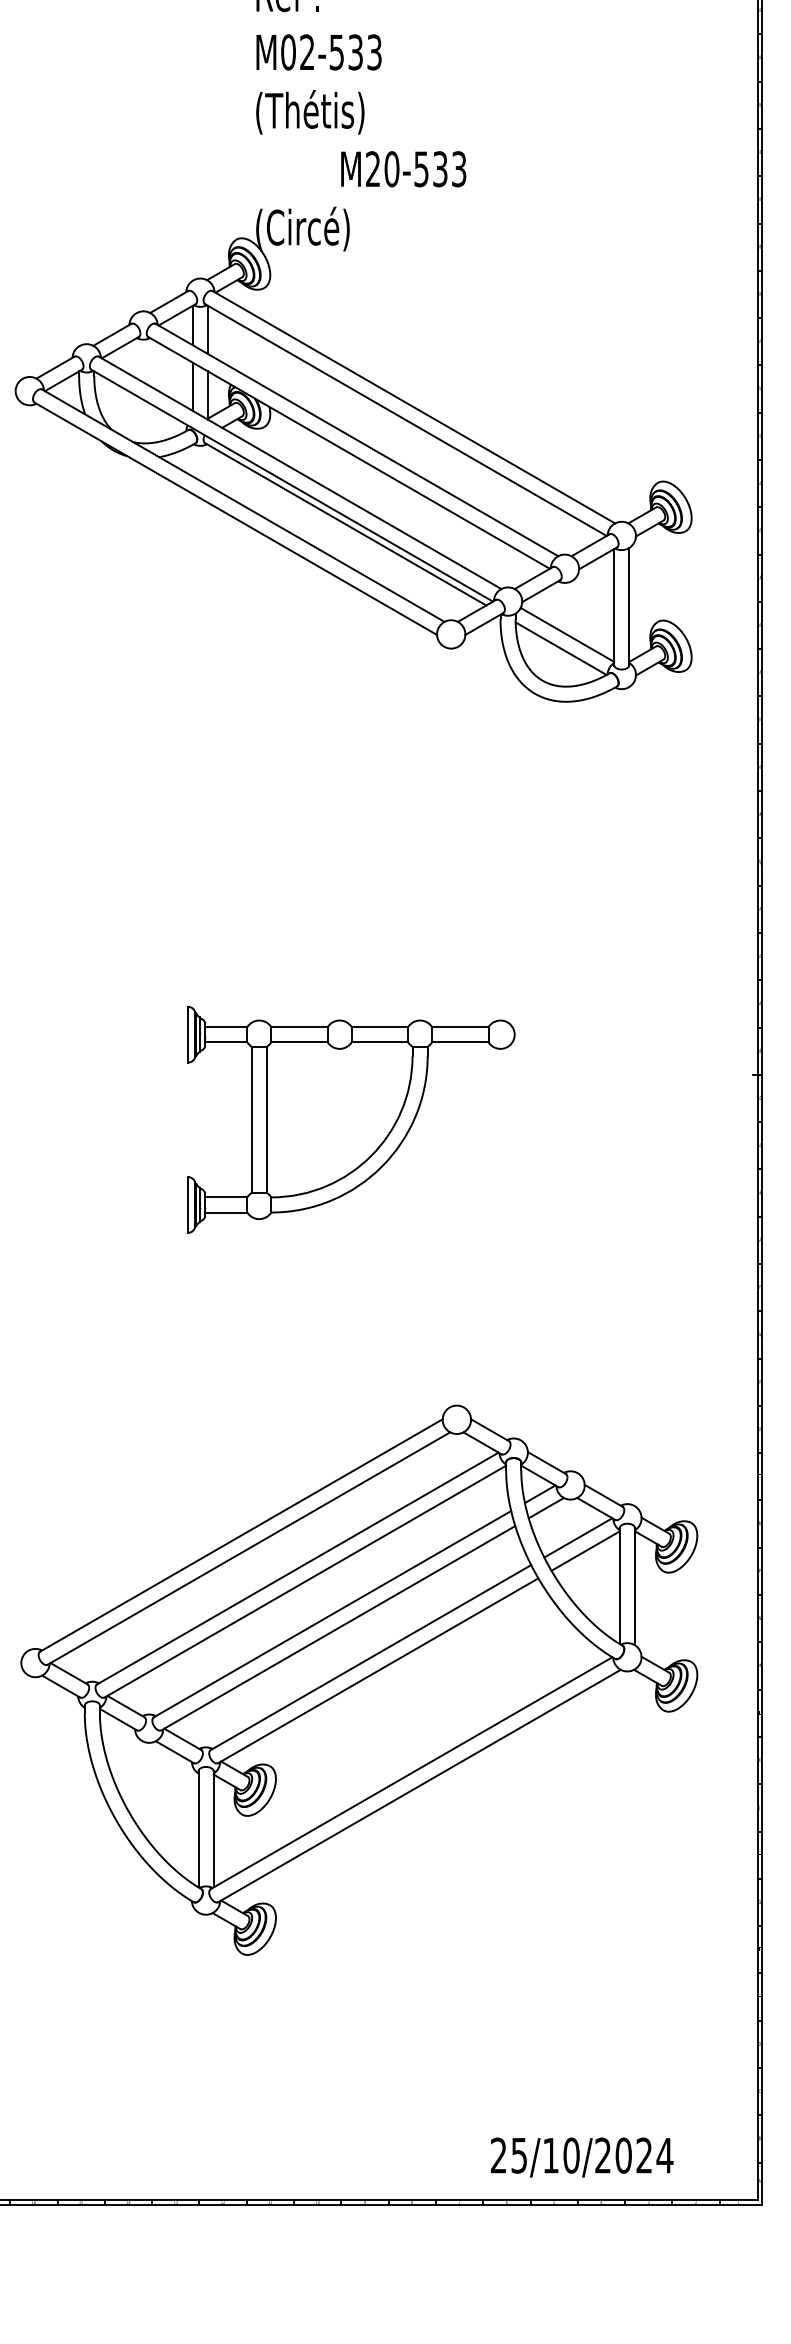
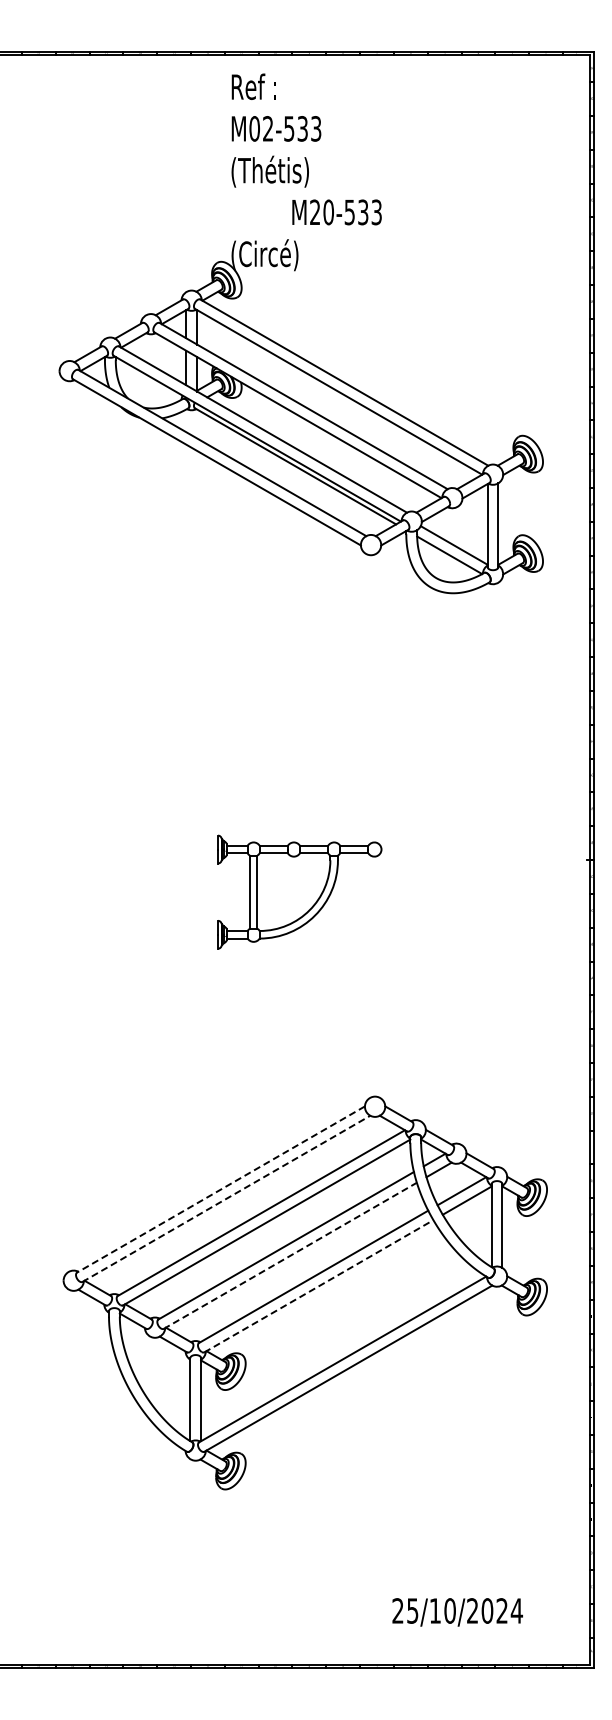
part: (351, 1118) -> (299, 891), size x0.7
line: (240, 1535) -> (220, 1189), solid -> dashed
line: (249, 1548) -> (226, 1198), solid -> dashed
line: (338, 1627) -> (290, 1255), solid -> dashed
line: (379, 1671) -> (319, 1286), solid -> dashed
text: (581, 2157) -> (457, 1612), moved

